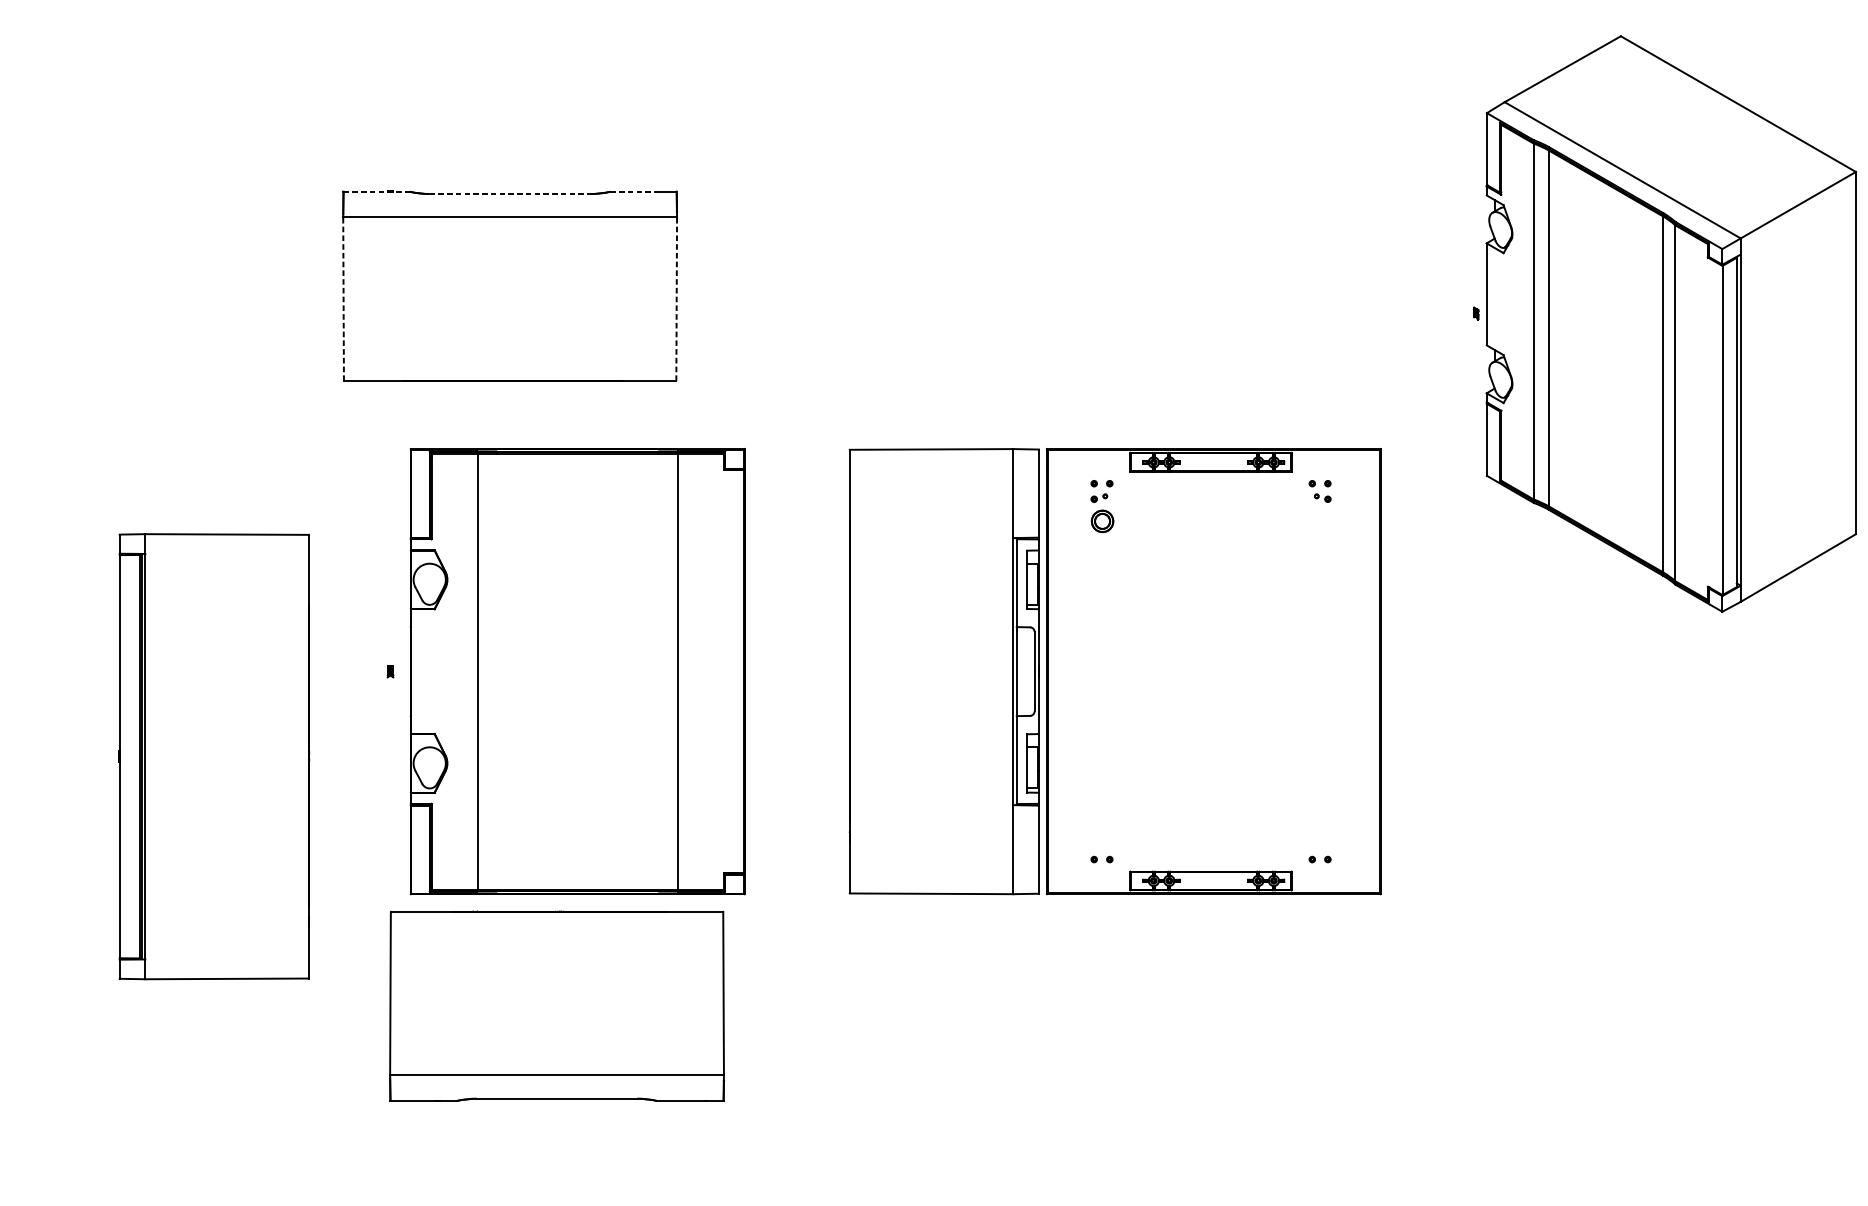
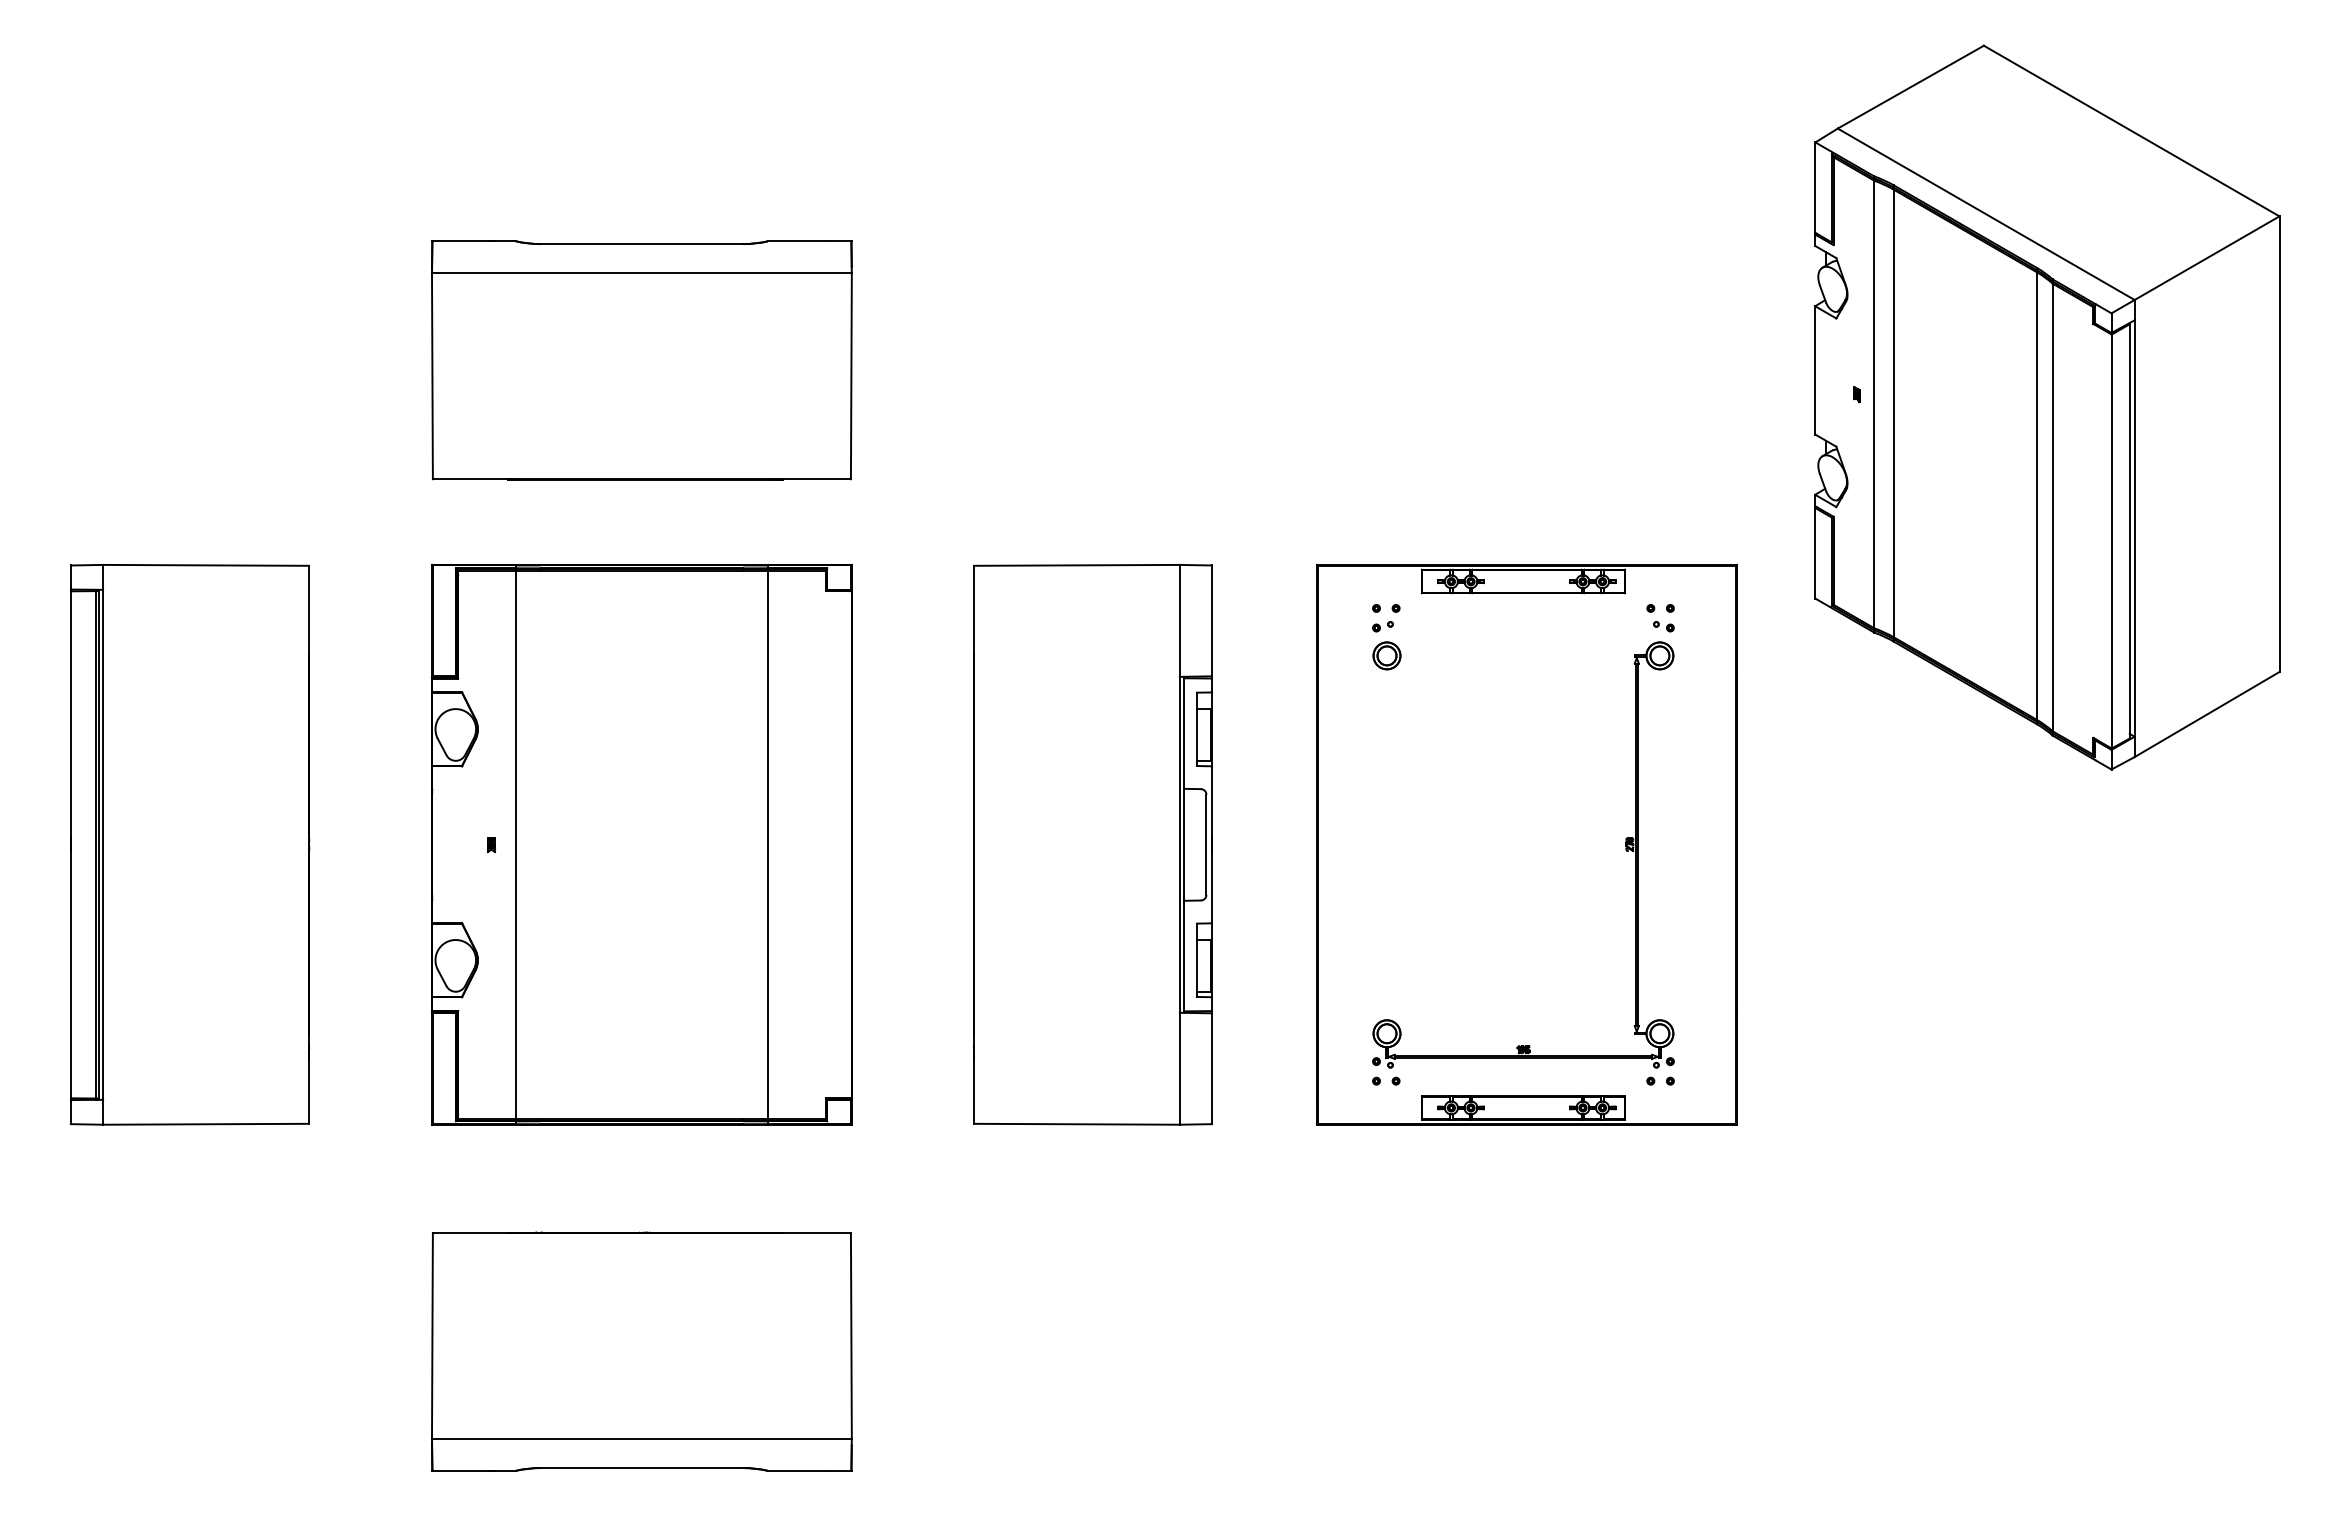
line: (377, 191) -> (474, 241), dashed -> solid
line: (634, 191) -> (798, 241), dashed -> solid
line: (510, 194) -> (642, 244), dashed -> solid
line: (343, 299) -> (432, 376), dashed -> solid
line: (676, 299) -> (851, 376), dashed -> solid
part: (1671, 323) -> (2047, 407), moved
part: (577, 671) -> (641, 844), moved
part: (943, 671) -> (1092, 844), moved
part: (1292, 676) -> (1625, 850), added
part: (214, 756) -> (190, 844), moved
part: (556, 1006) -> (641, 1351), moved

